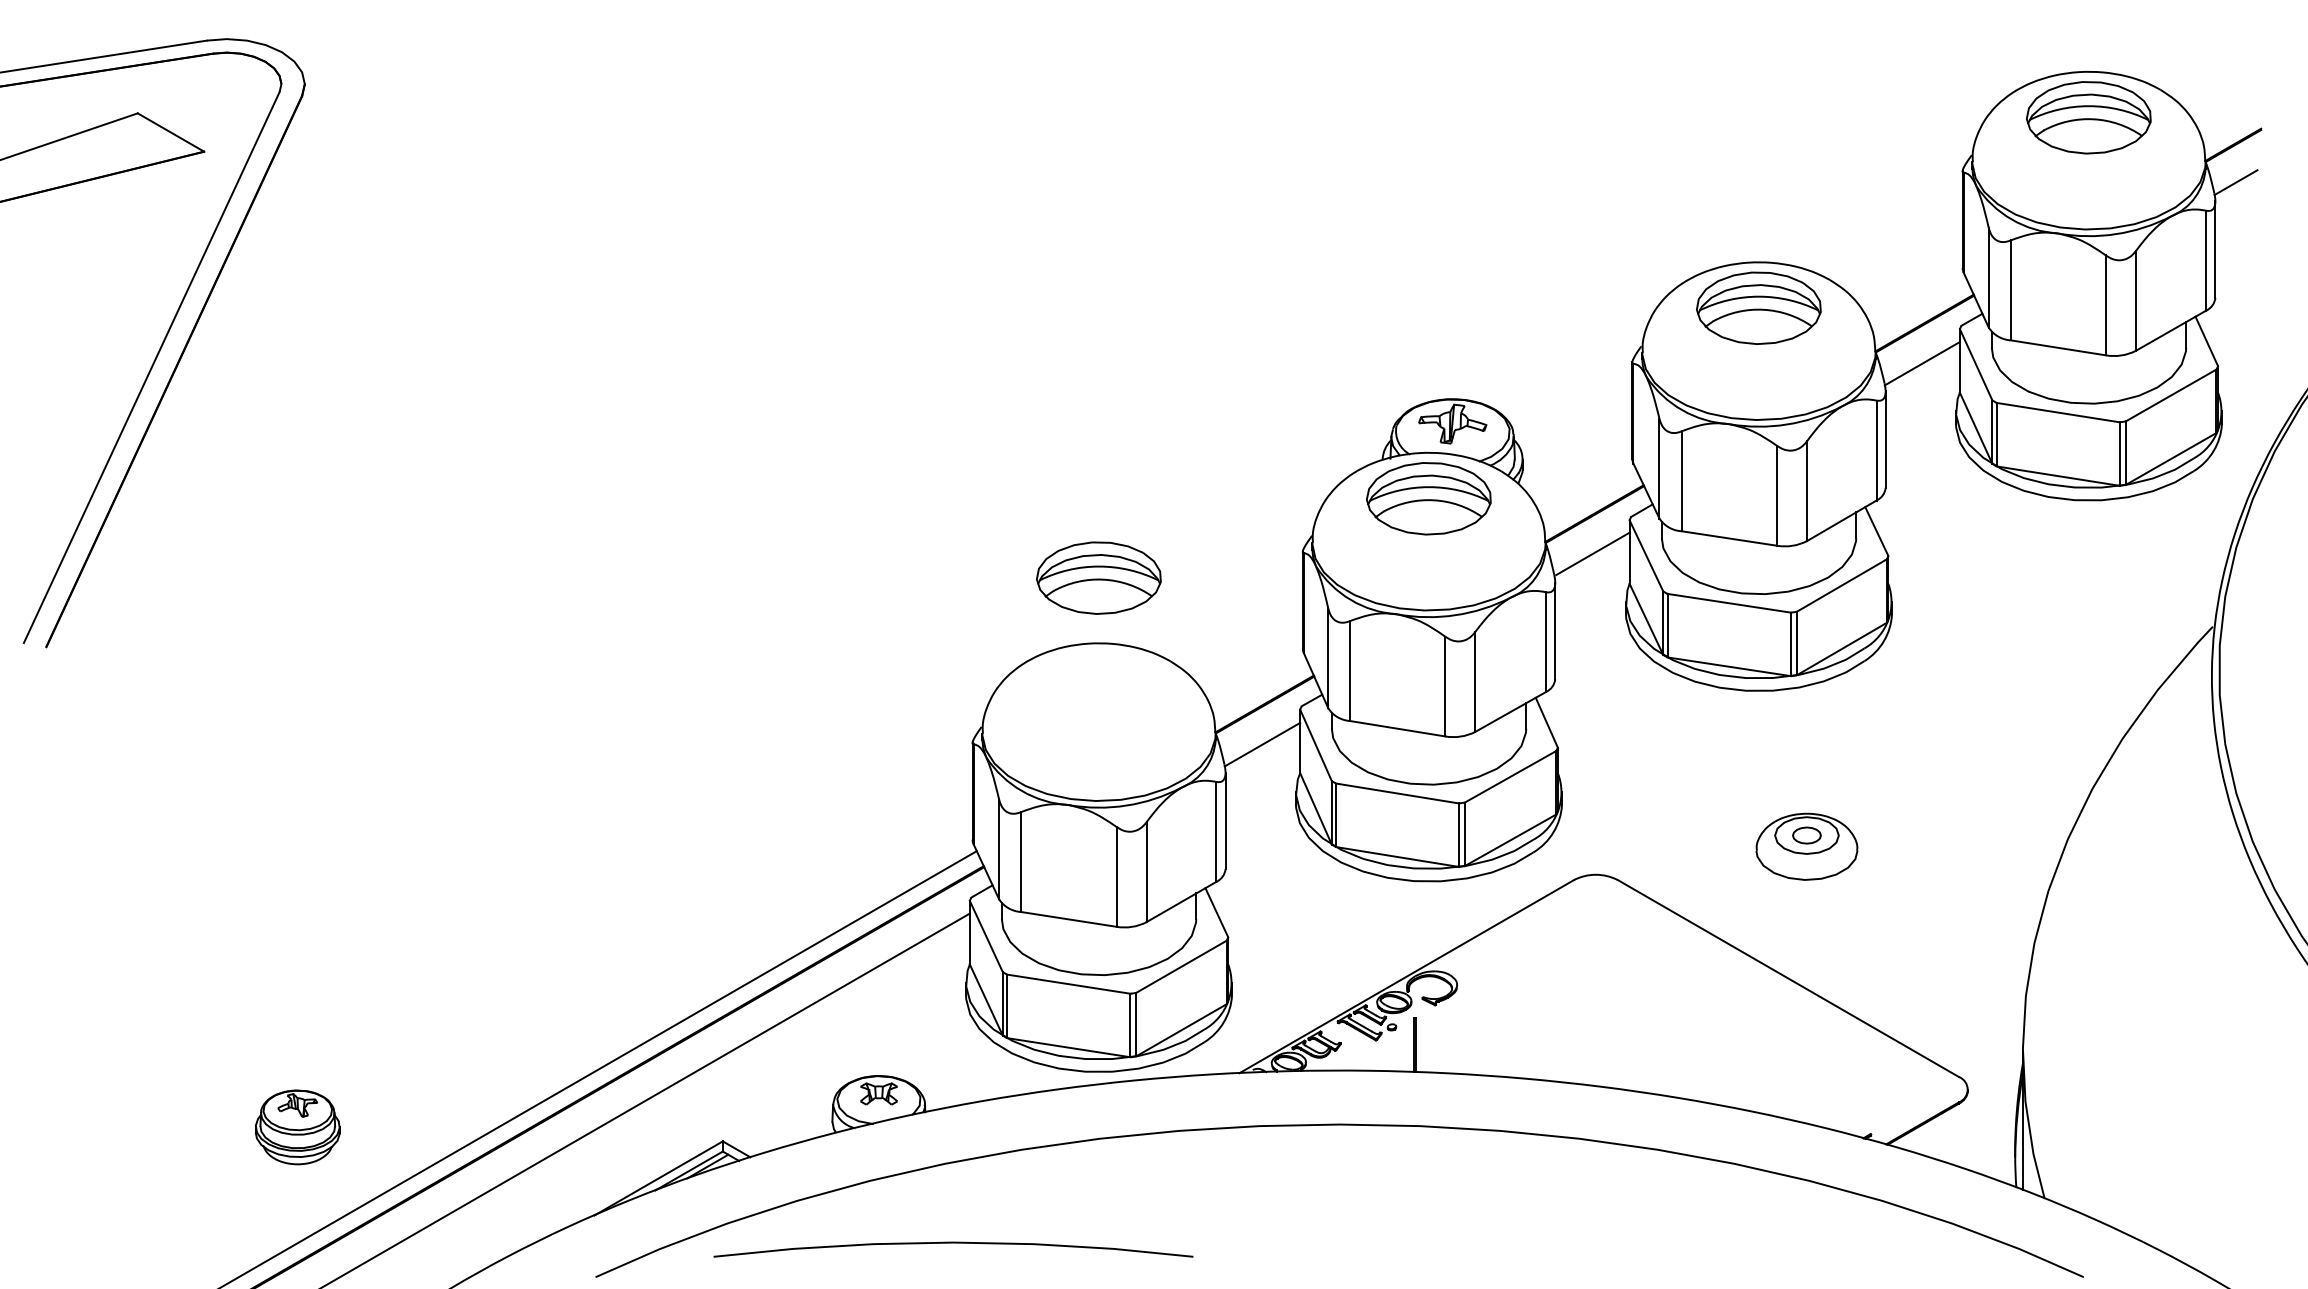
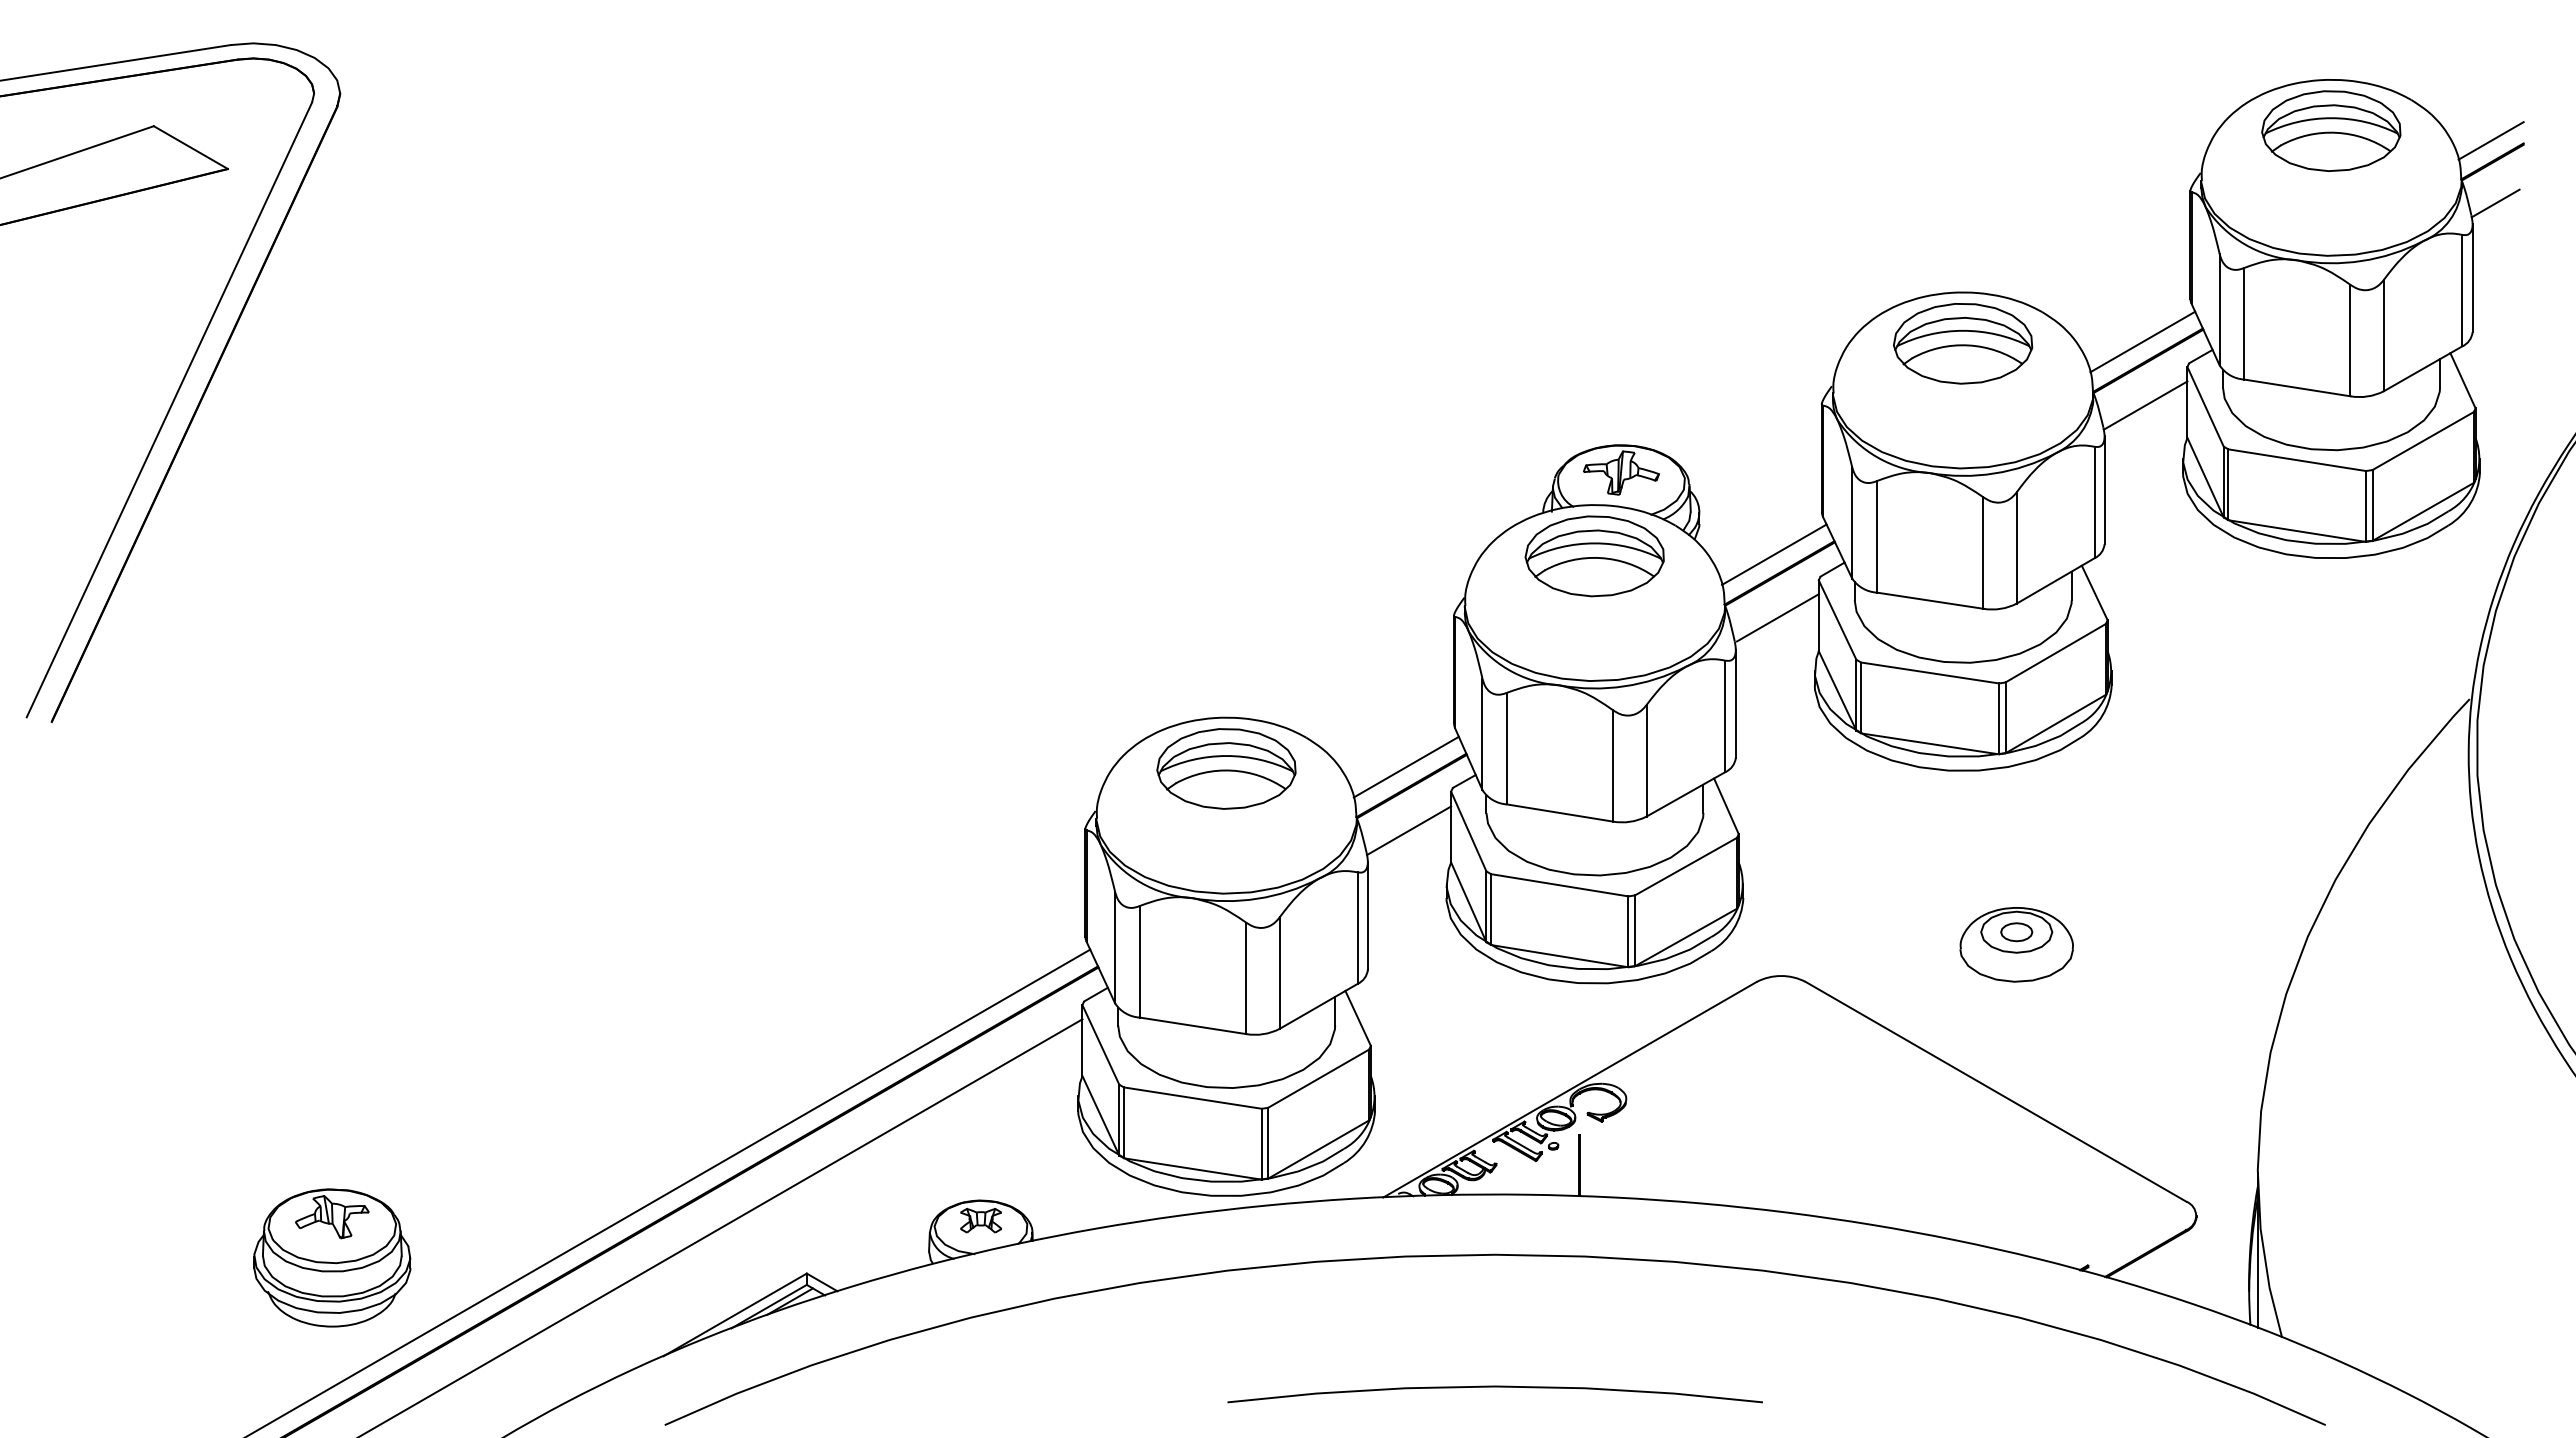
line: (2231, 126) -> (2490, 140), added
line: (1919, 306) -> (2142, 341), added
line: (1589, 497) -> (1774, 554), added
part: (1098, 577) -> (1226, 768), moved
line: (1259, 687) -> (1405, 766), added
part: (297, 1126) -> (332, 1257), size x1.67
curve: (952, 1243) -> (1494, 1387), moved

